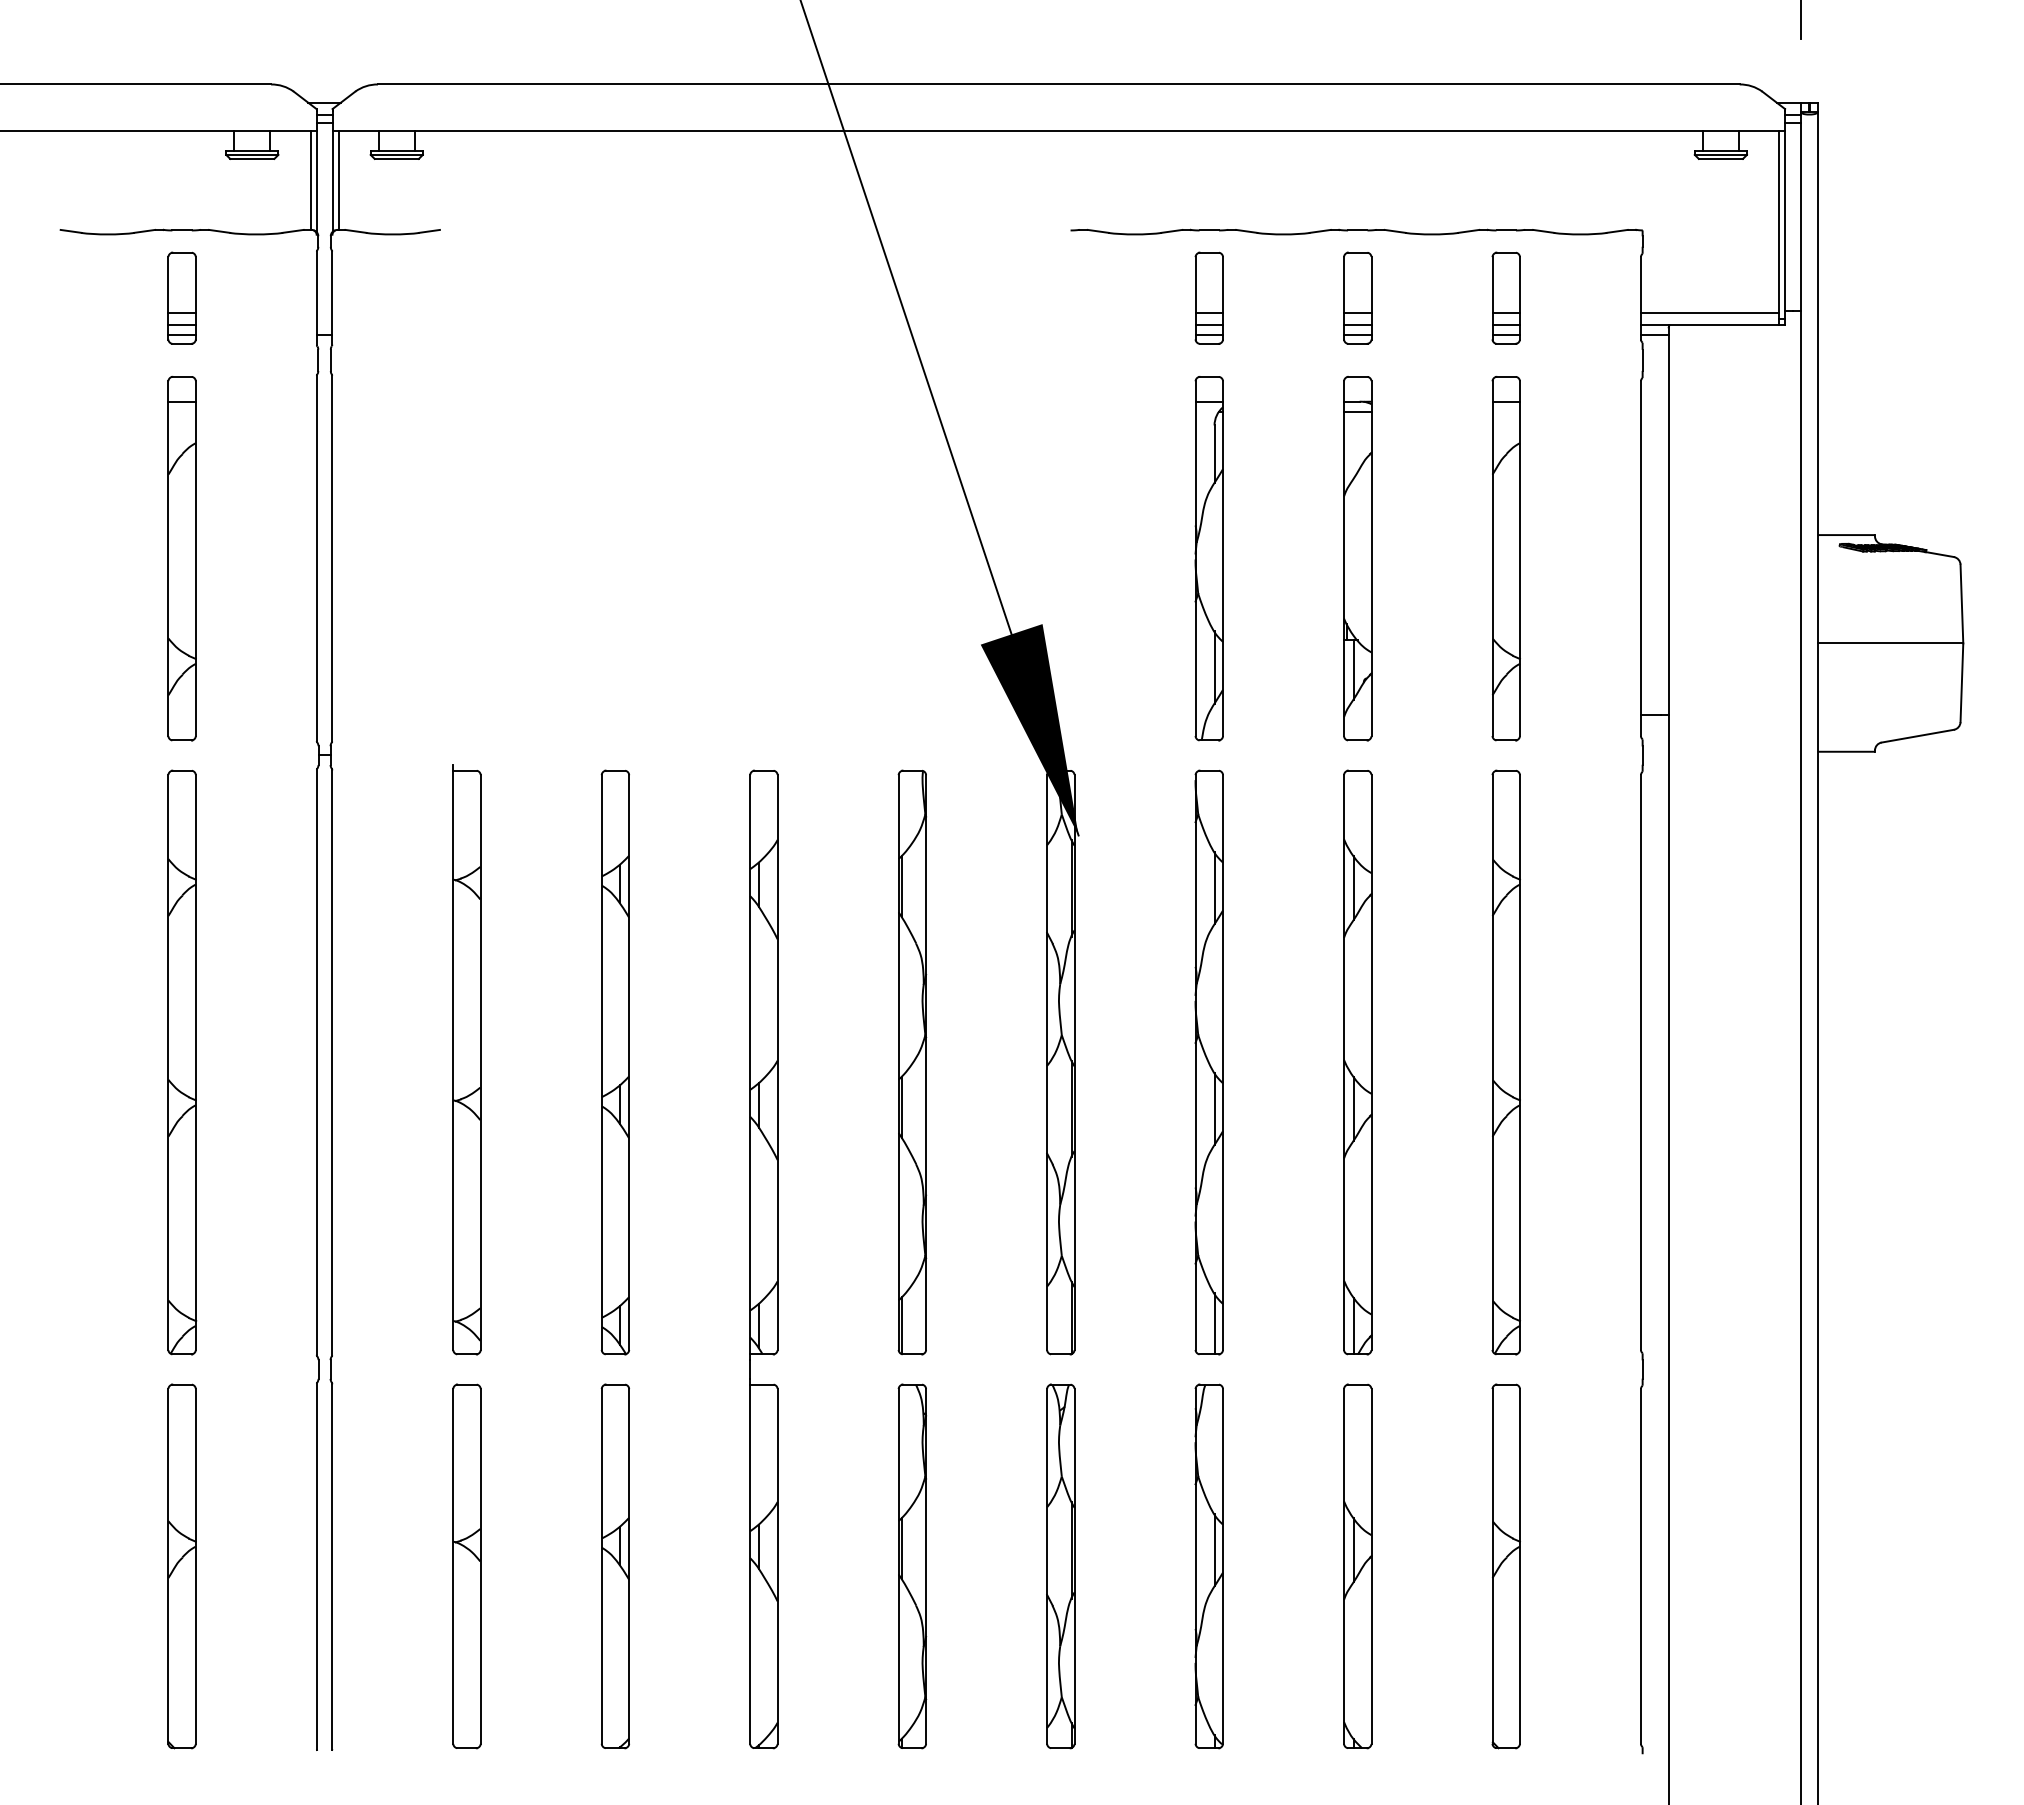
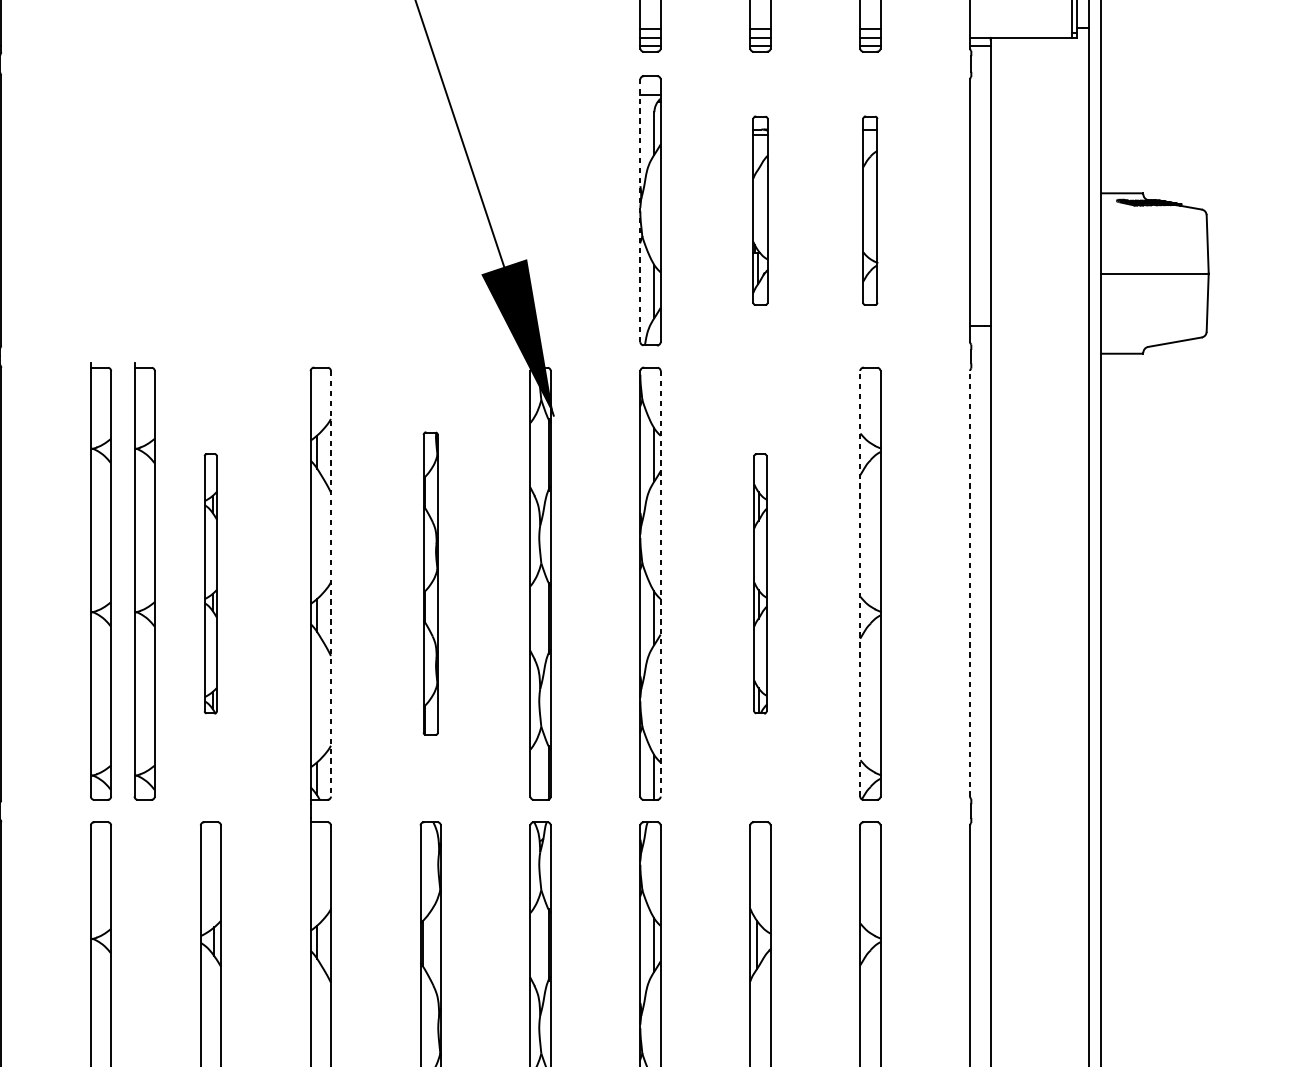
line: (1709, 312) -> (1020, 28), removed
line: (1195, 558) -> (640, 210), solid -> dashed
part: (1357, 558) -> (760, 210), size x0.7
part: (1505, 558) -> (869, 210), size x0.7
part: (525, 1059) -> (144, 581), added
part: (614, 1062) -> (210, 583), size x0.6
part: (912, 1062) -> (430, 583), size x0.7
part: (1357, 1062) -> (760, 583), size x0.6
line: (1492, 1062) -> (860, 583), solid -> dashed
line: (1640, 1062) -> (969, 583), solid -> dashed
line: (777, 1063) -> (330, 584), solid -> dashed
line: (1223, 1063) -> (661, 584), solid -> dashed

